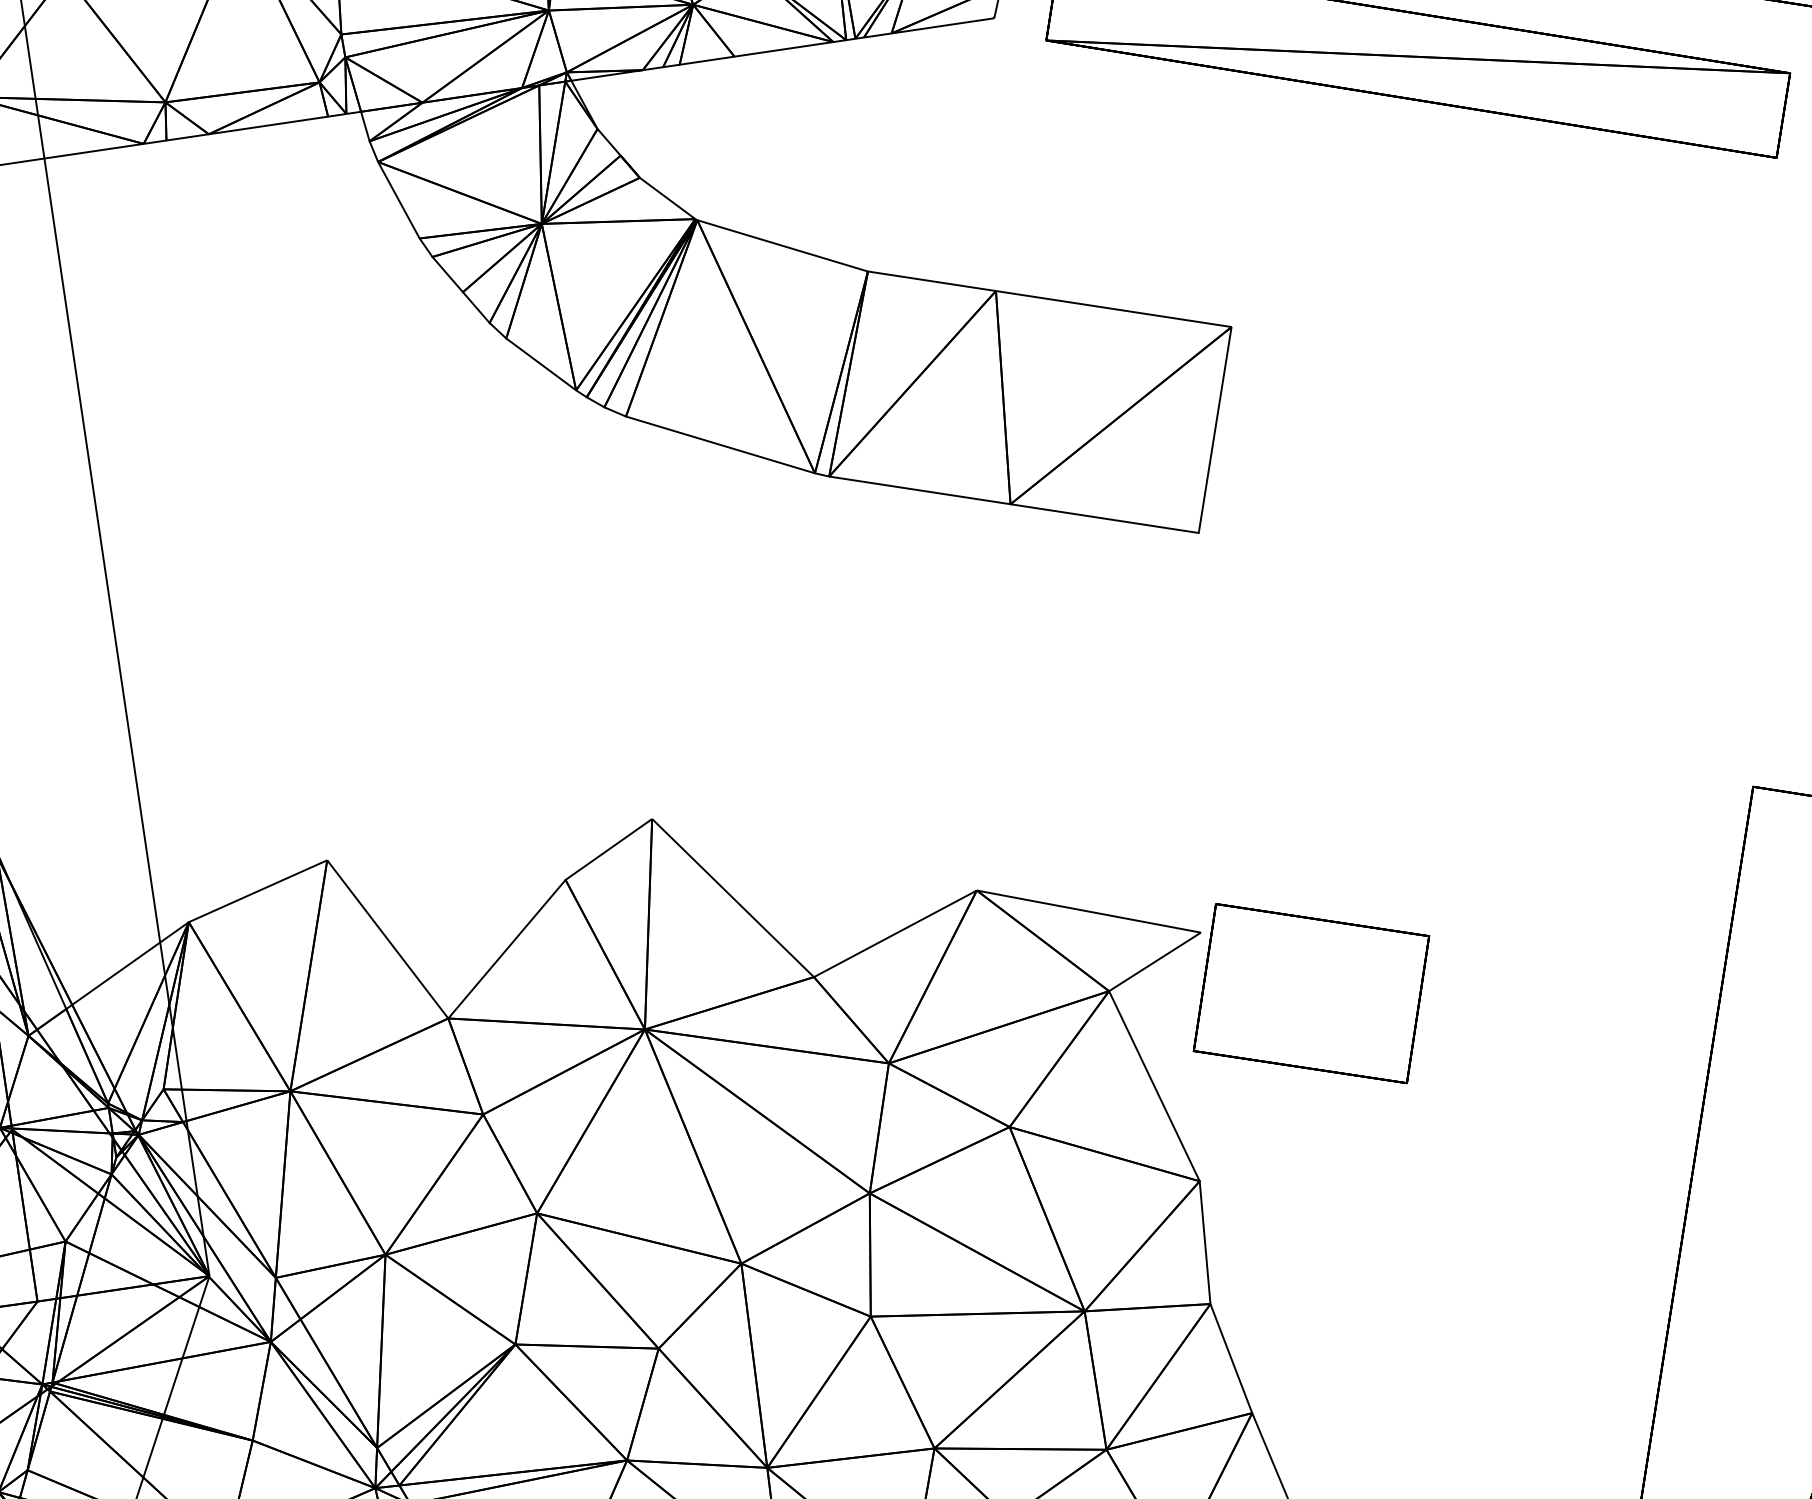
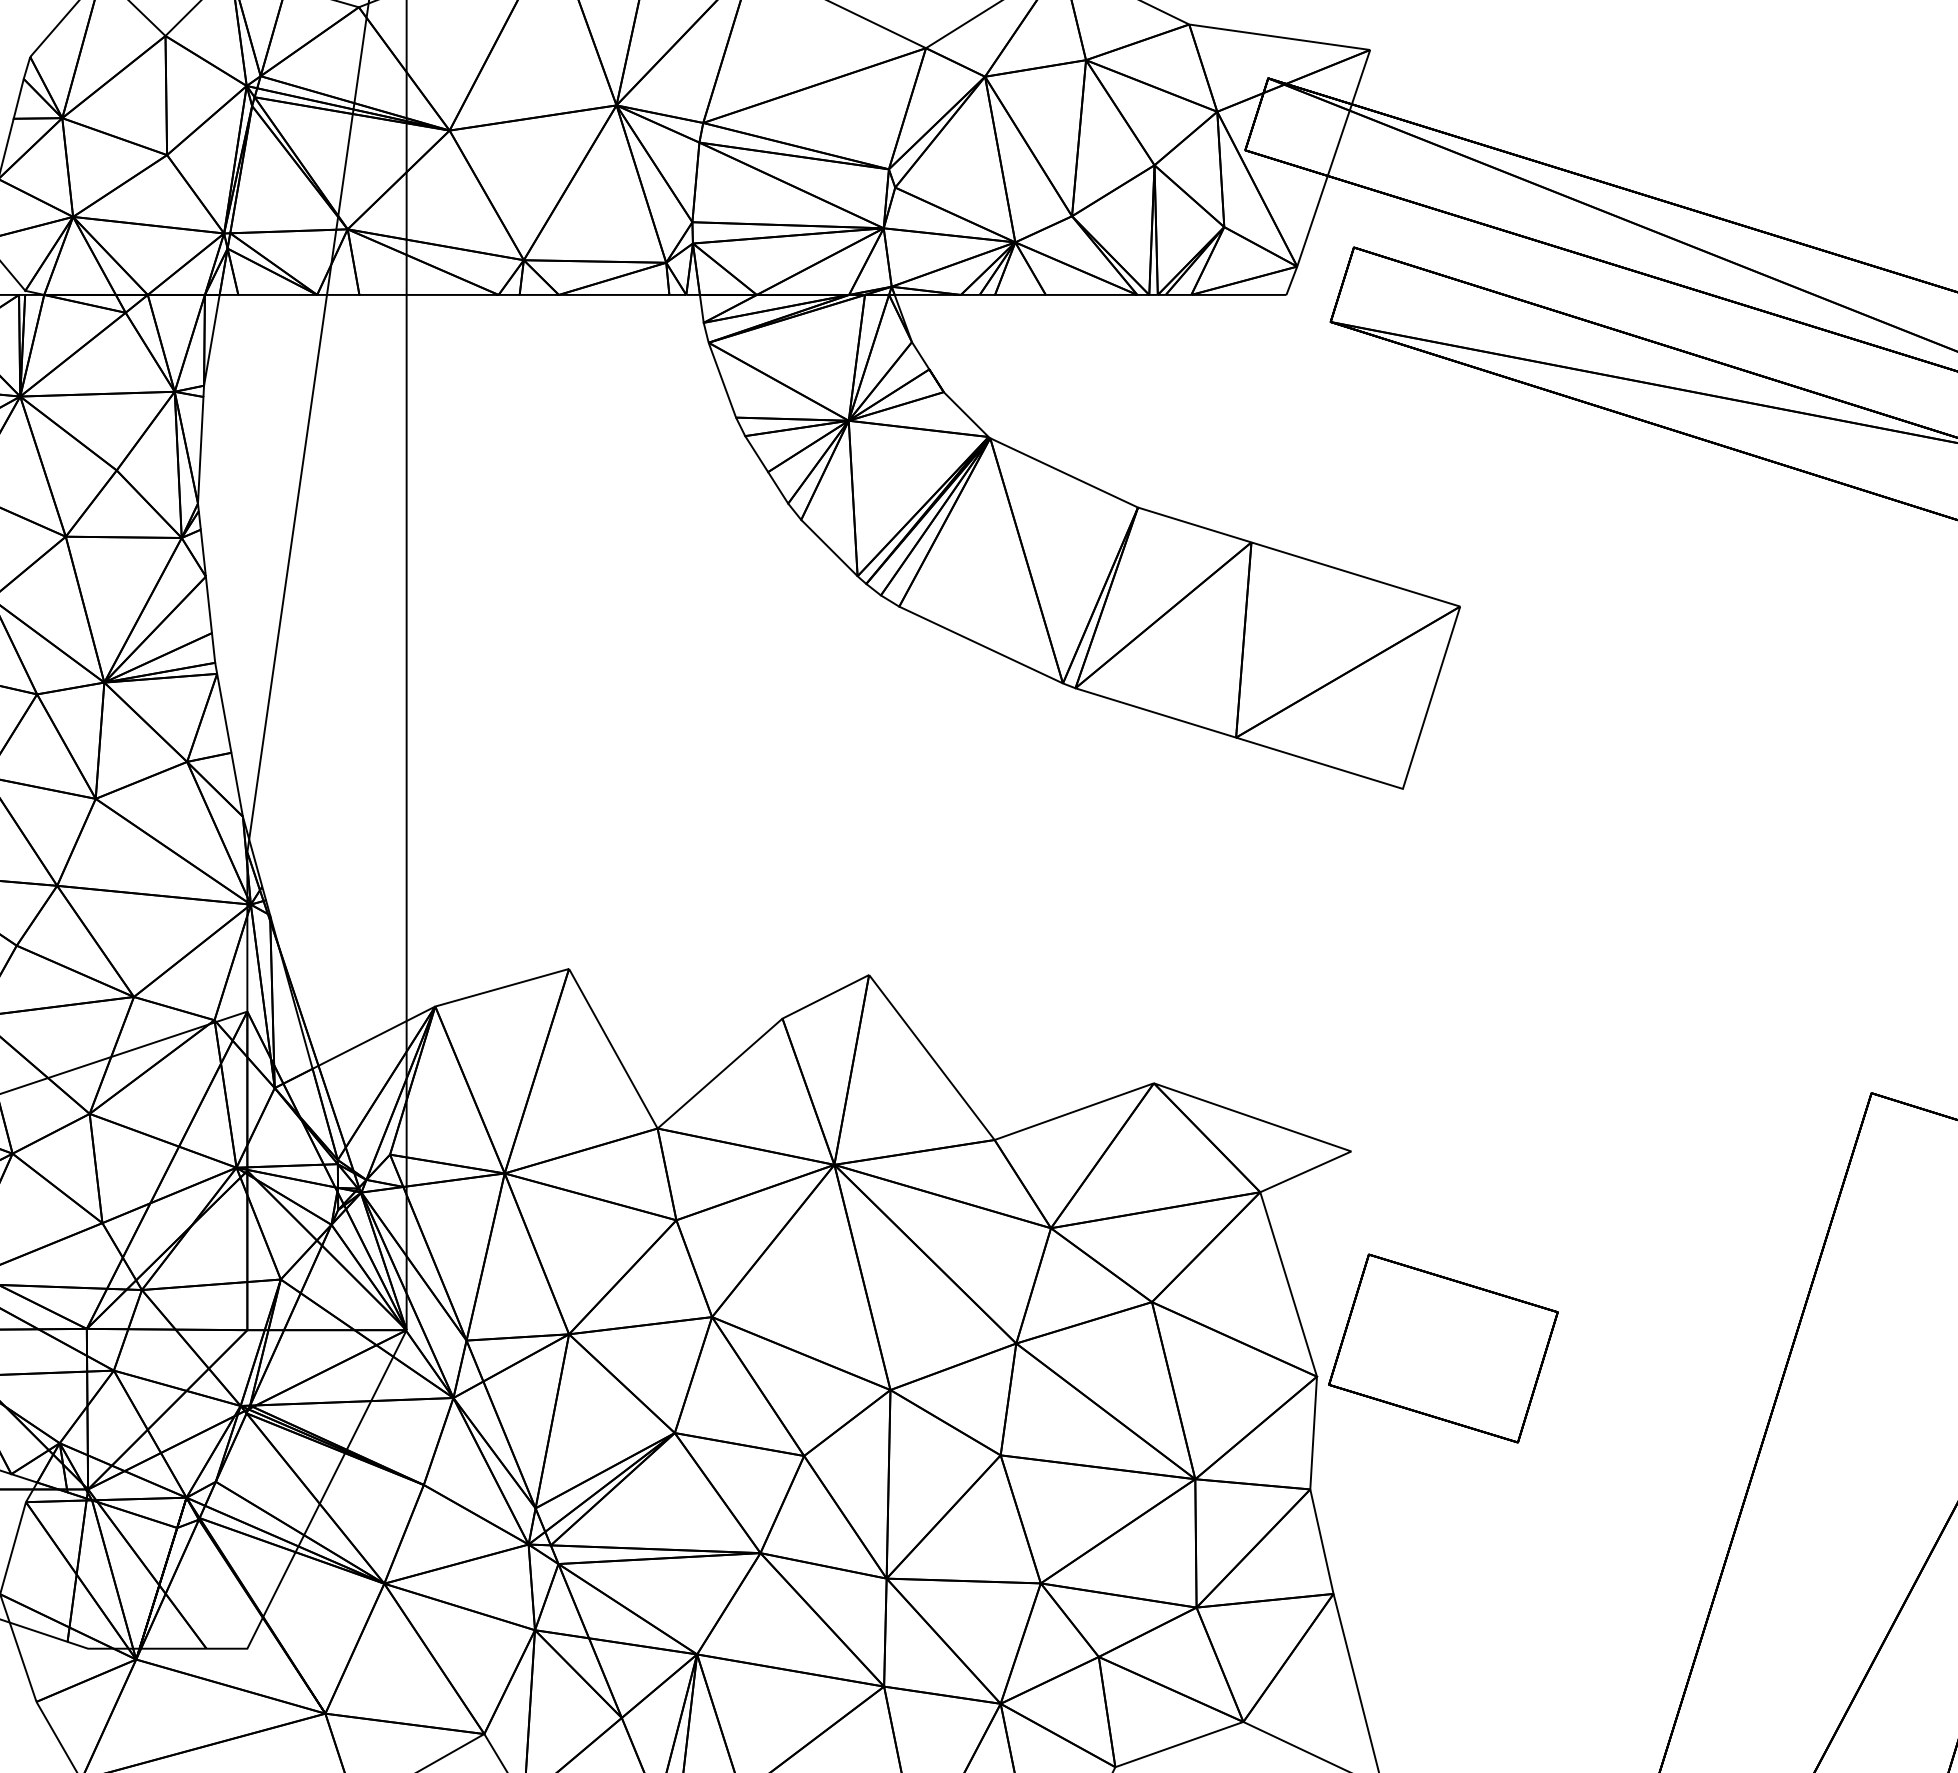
part: (1311, 993) -> (1443, 1348), moved

